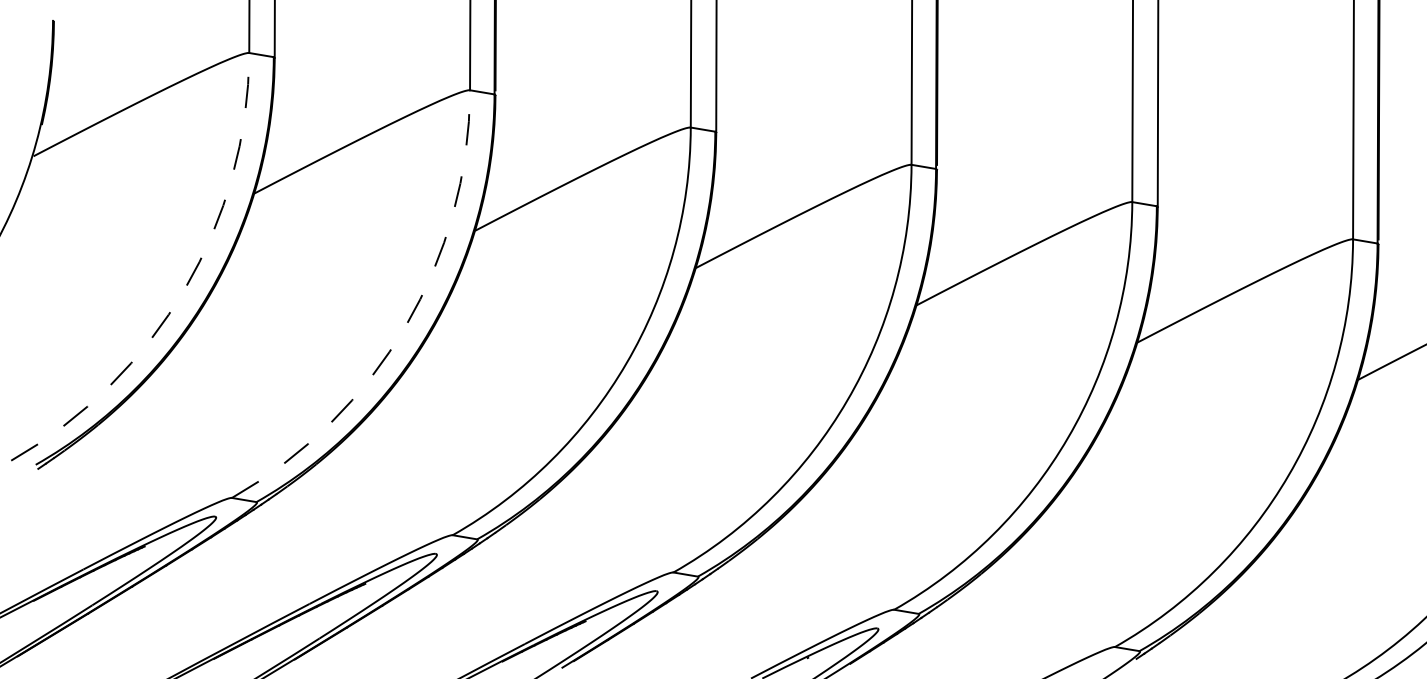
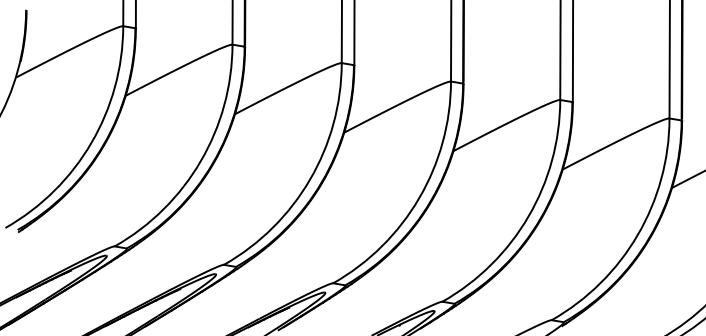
arc: (185, 287) -> (91, 142), dashed -> solid
arc: (405, 326) -> (200, 161), dashed -> solid

